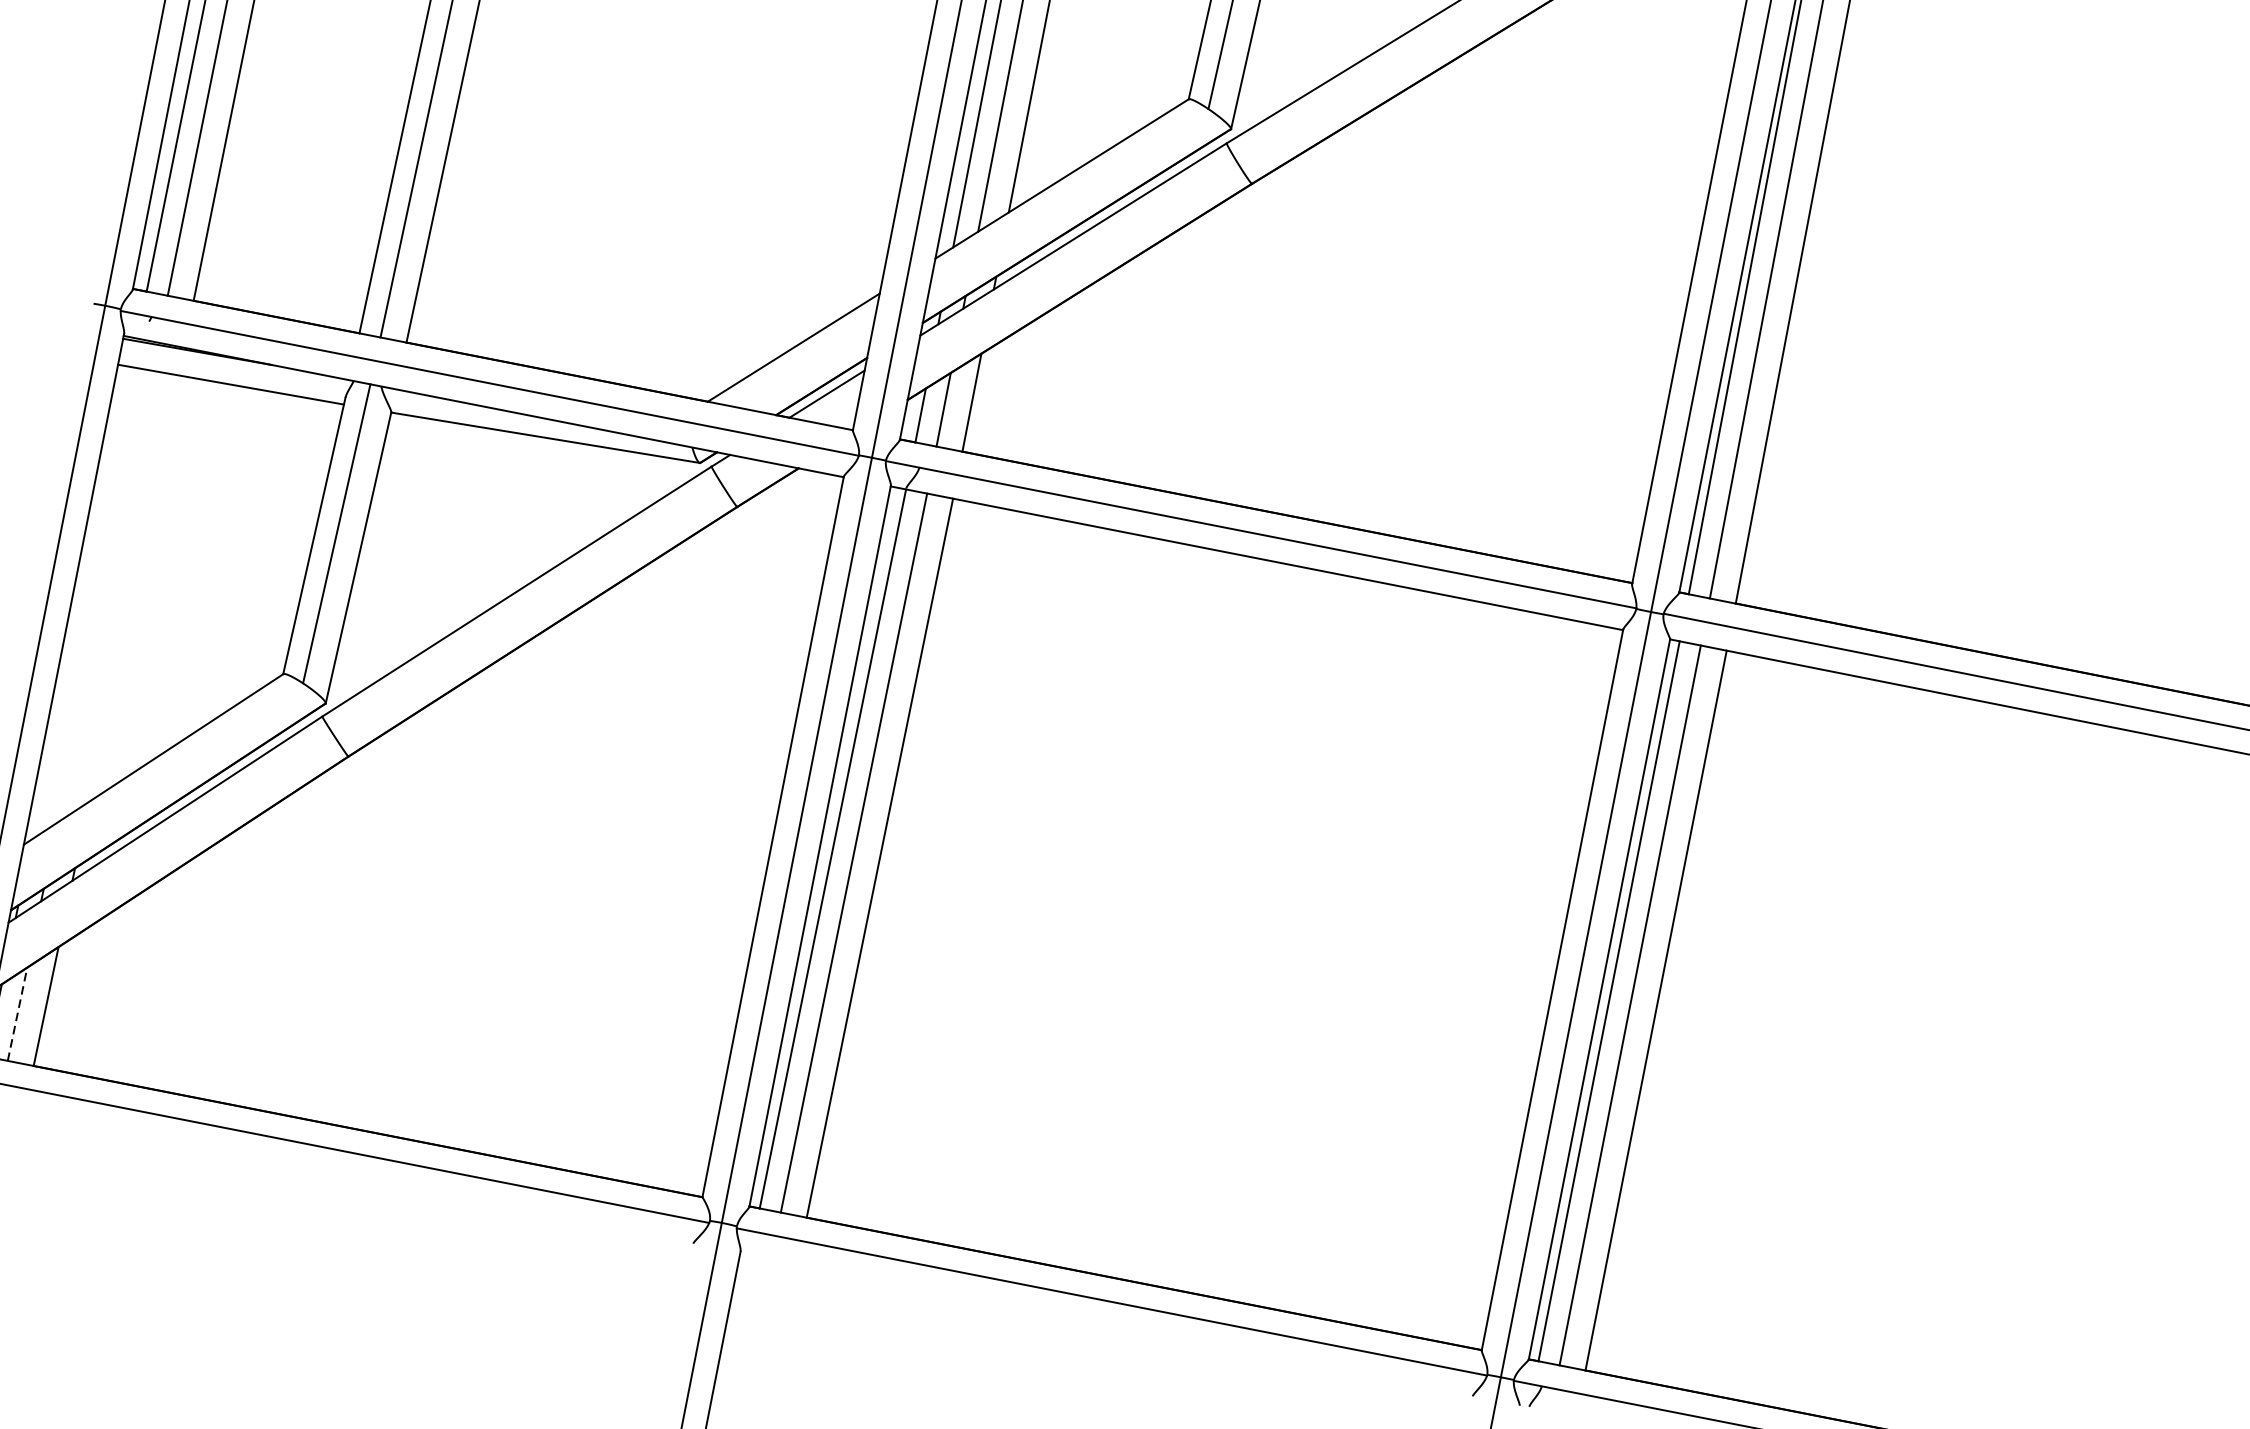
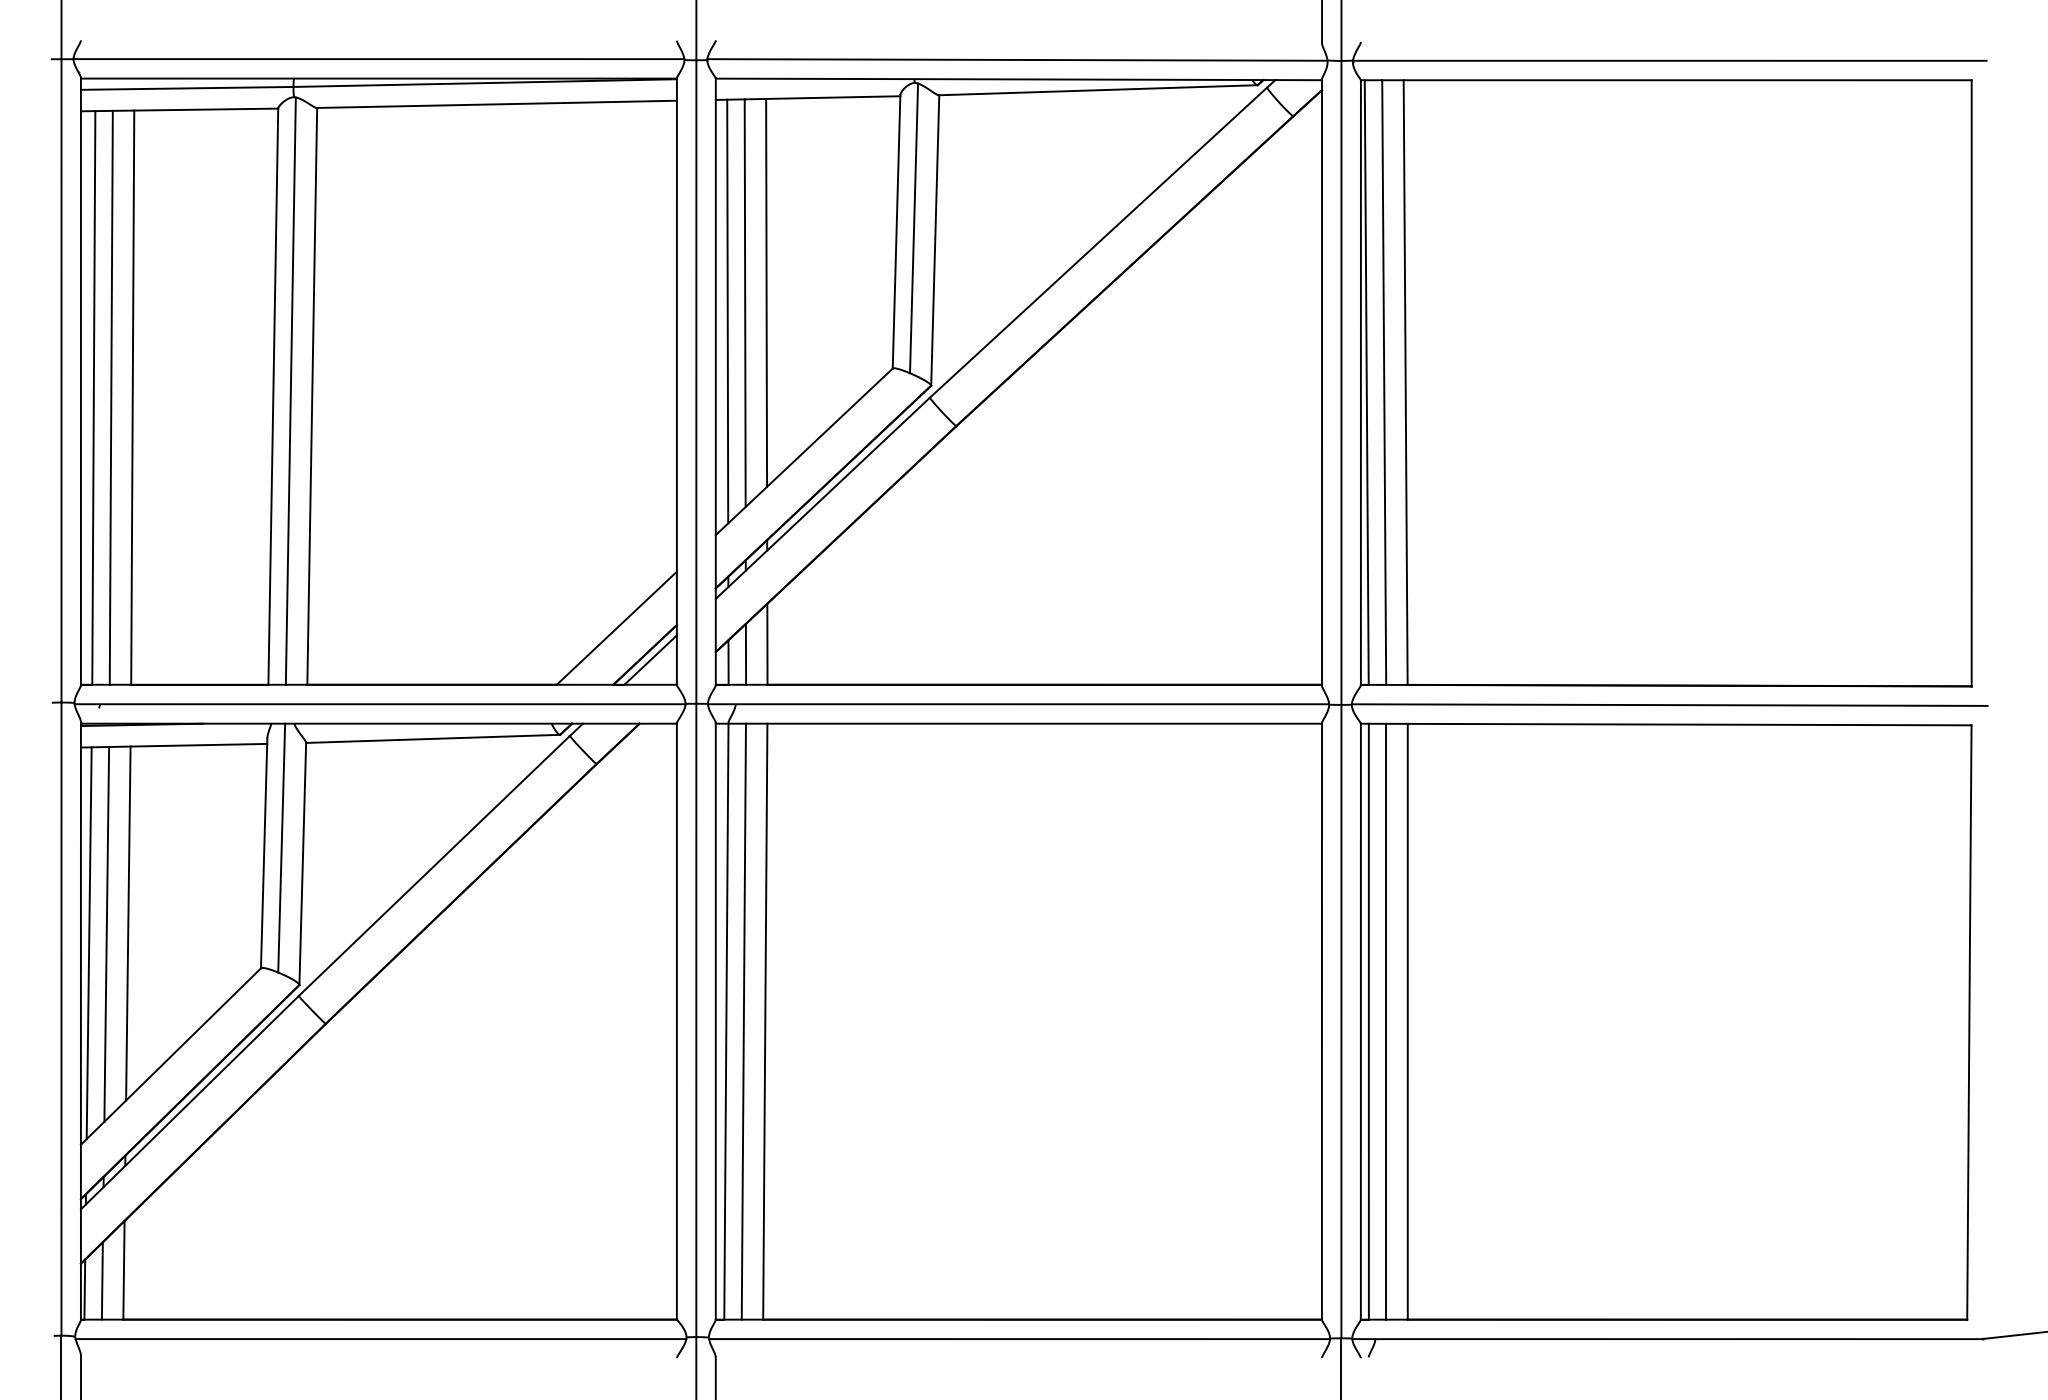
line: (133, 588) -> (128, 923), added
line: (104, 596) -> (106, 934), added
line: (80, 603) -> (88, 943), added
line: (17, 1013) -> (102, 1280), dashed -> solid

